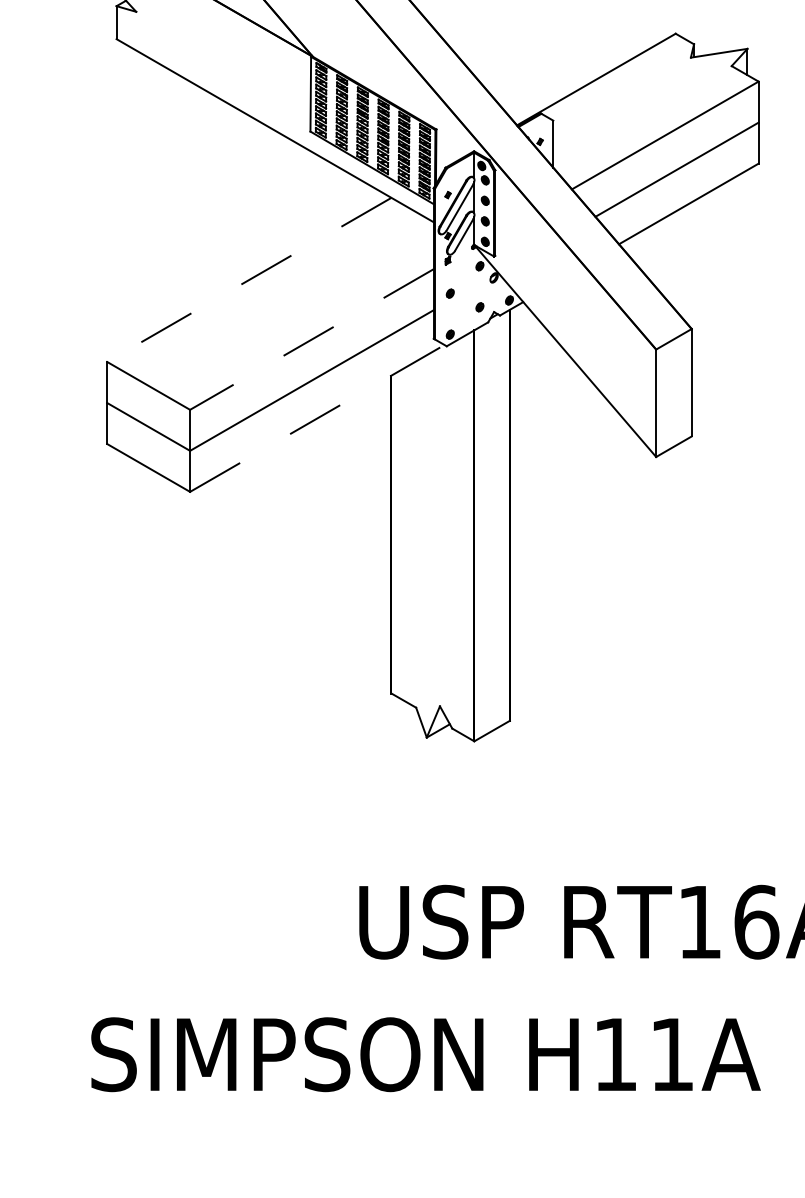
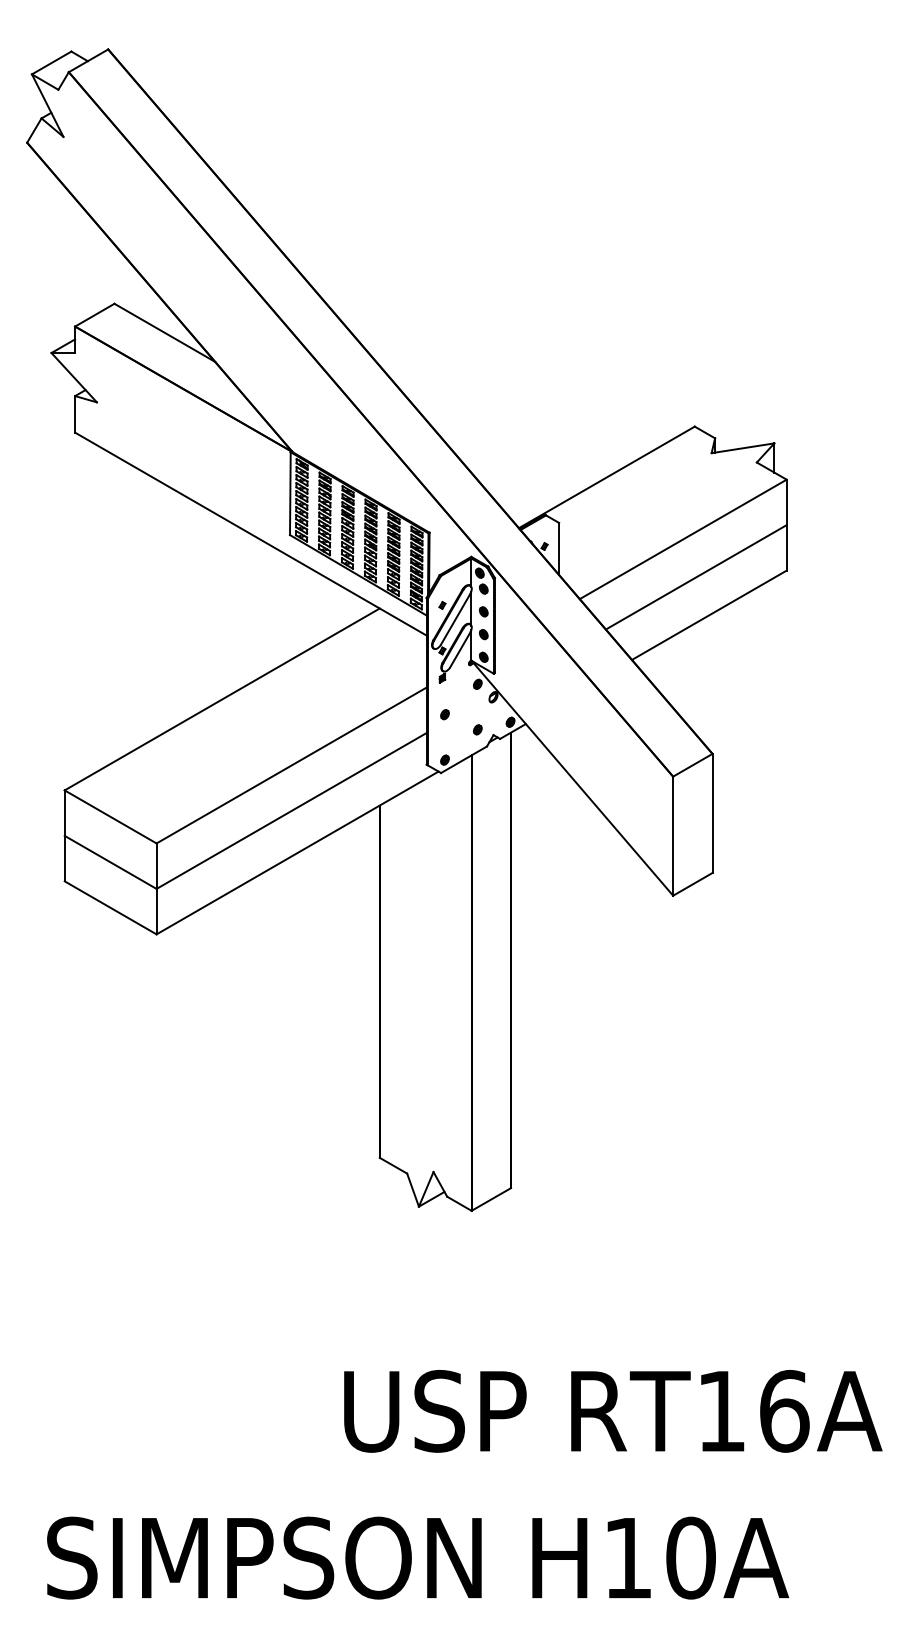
line: (249, 279) -> (222, 699), dashed -> solid
line: (311, 339) -> (291, 765), dashed -> solid
line: (317, 418) -> (297, 853), dashed -> solid
text: (671, 1054) -> (690, 1557), H11A -> H10A

